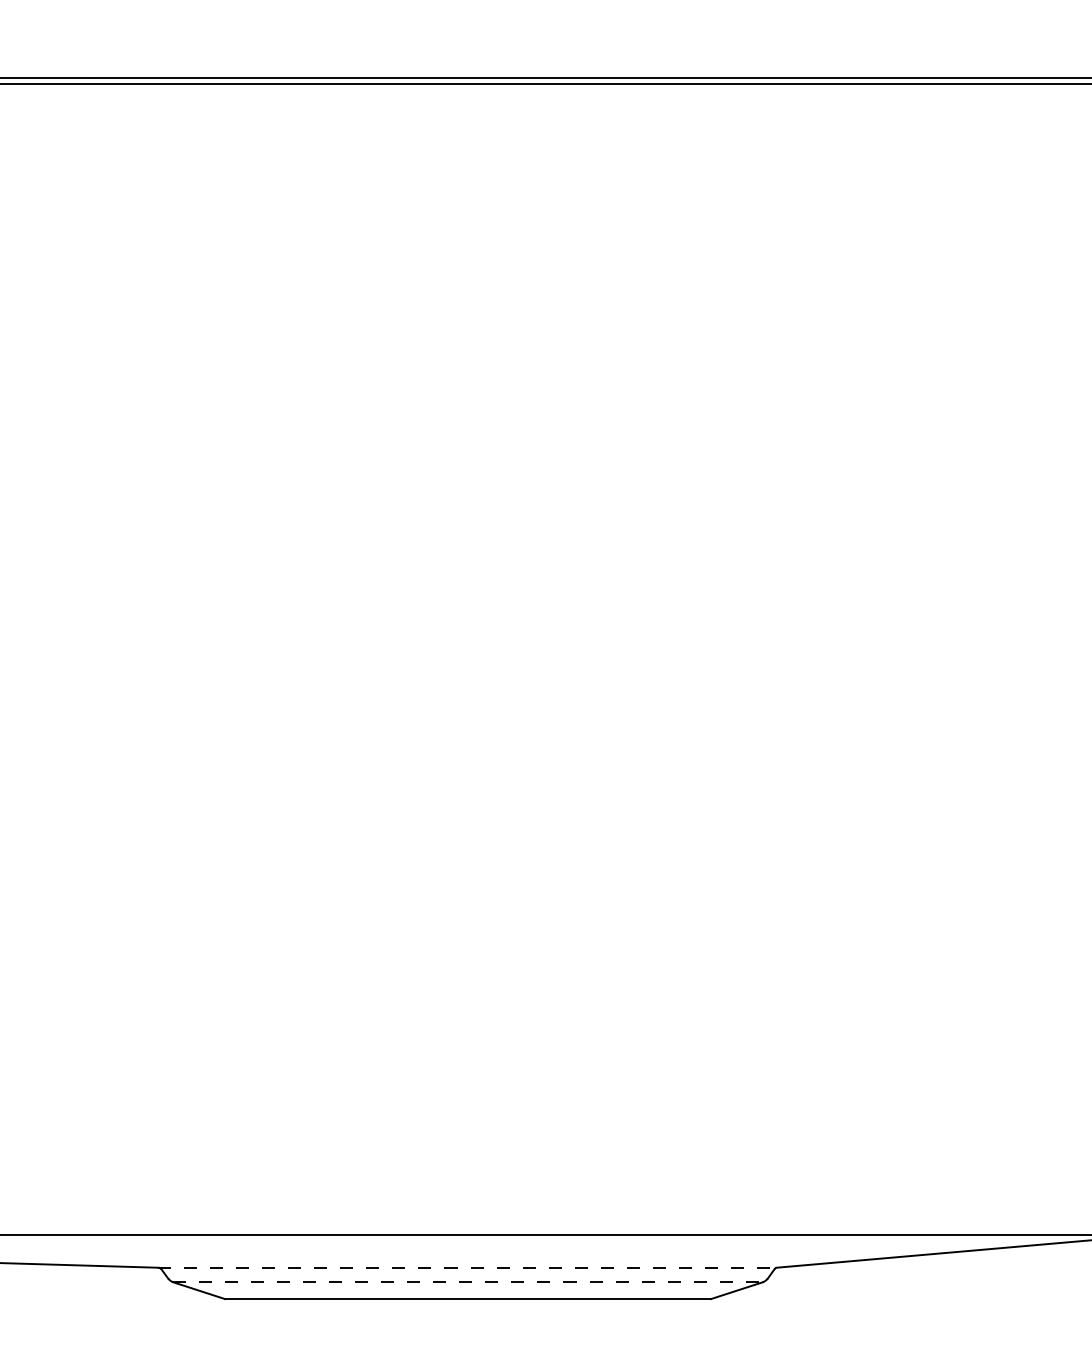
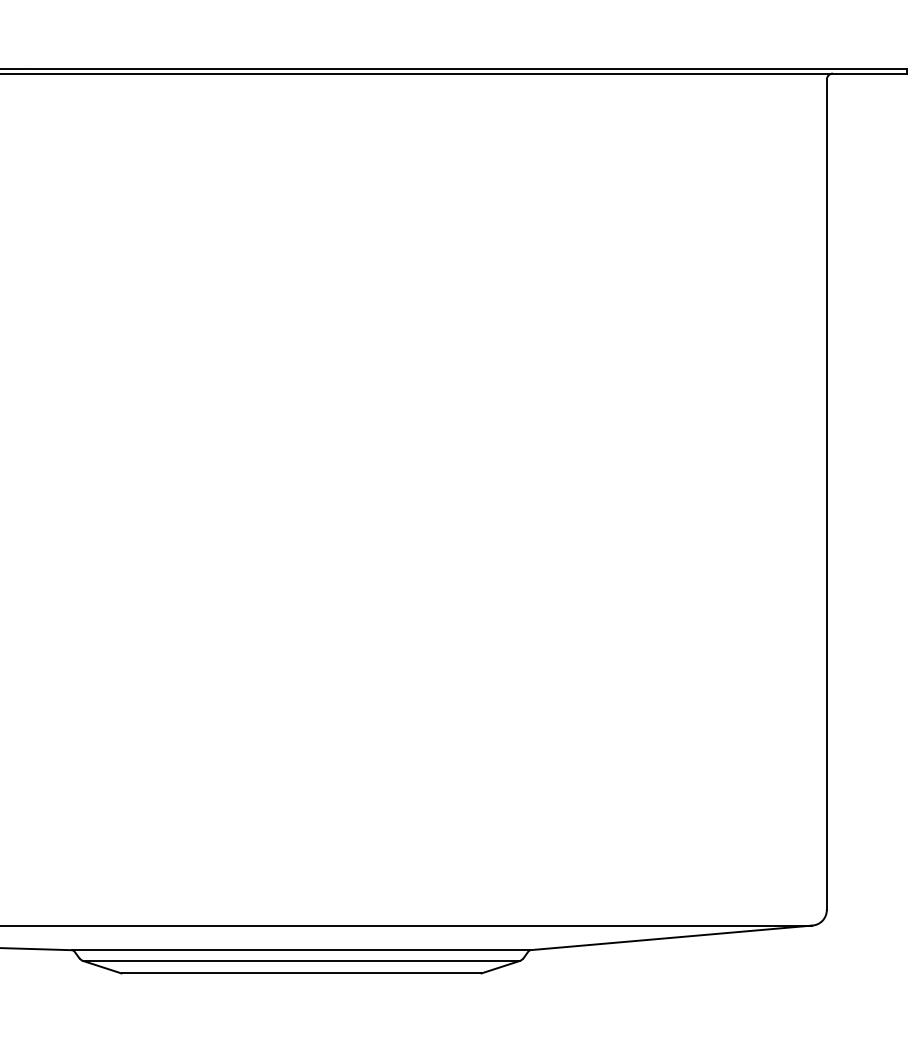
line: (468, 1268) -> (301, 950), dashed -> solid
line: (469, 1281) -> (302, 960), dashed -> solid

